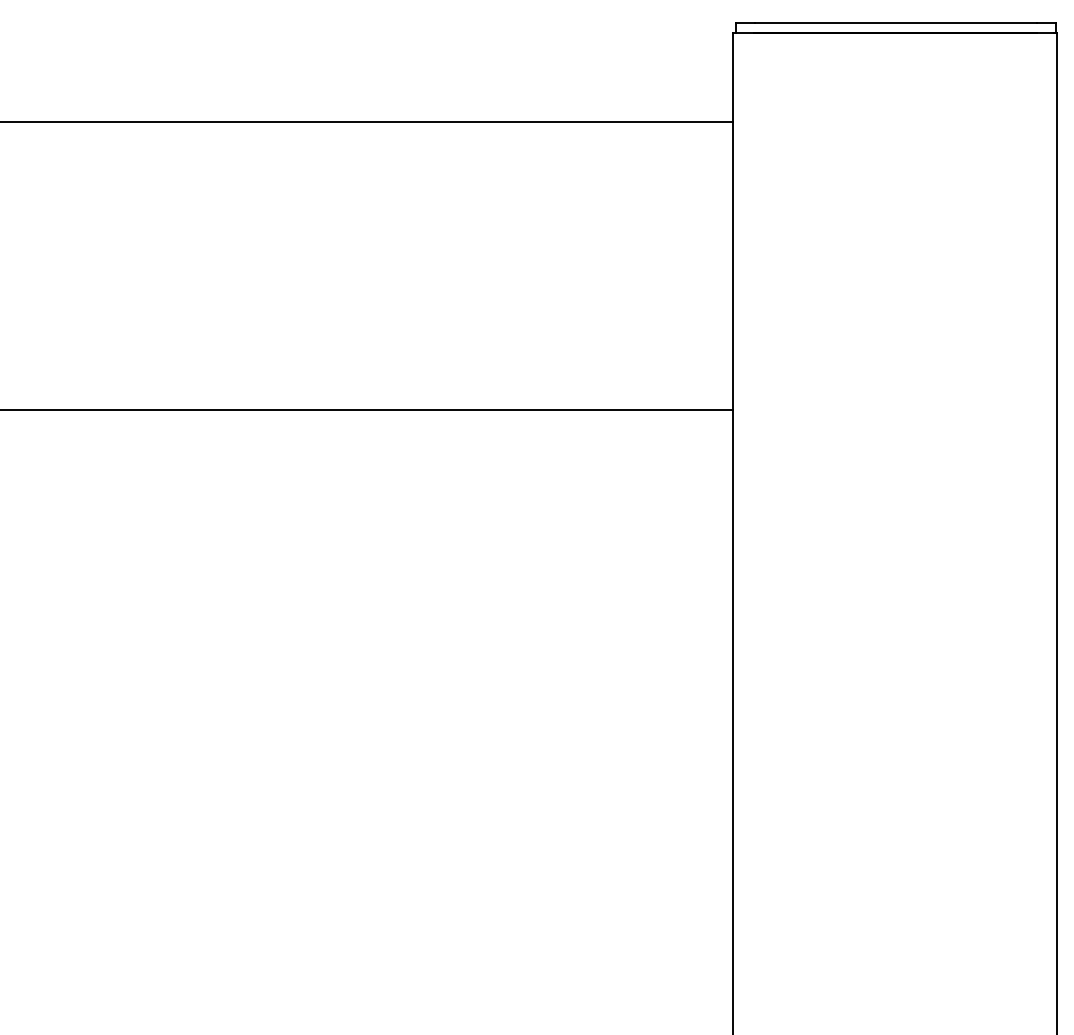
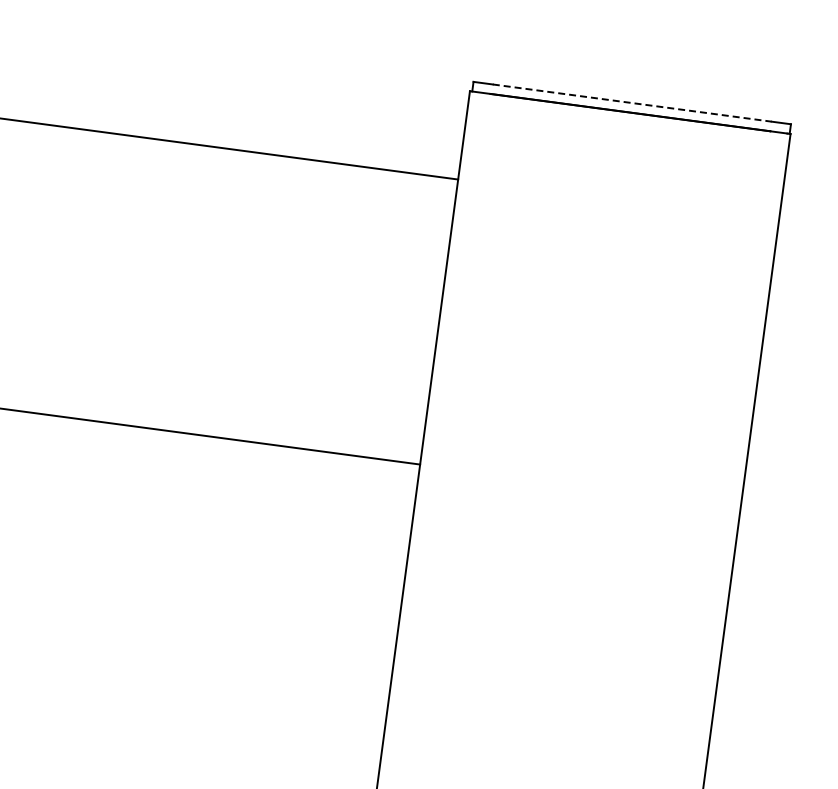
line: (895, 23) -> (631, 103), solid -> dashed

